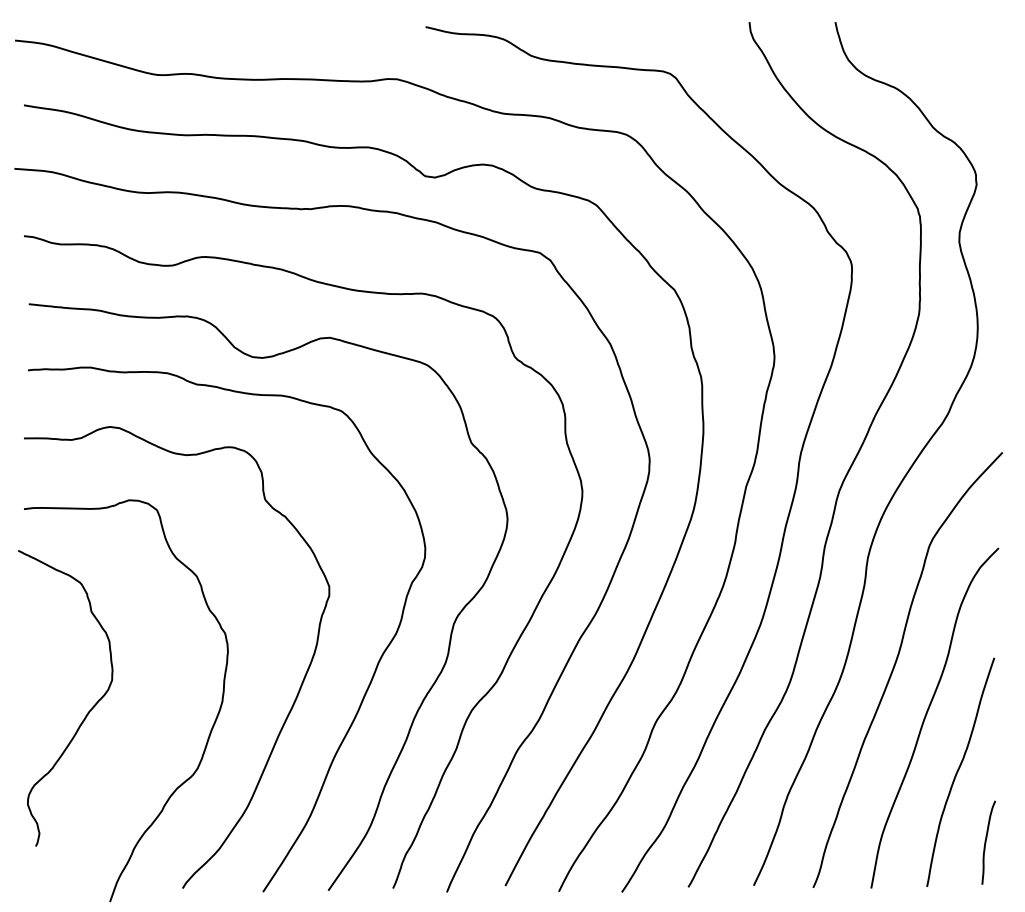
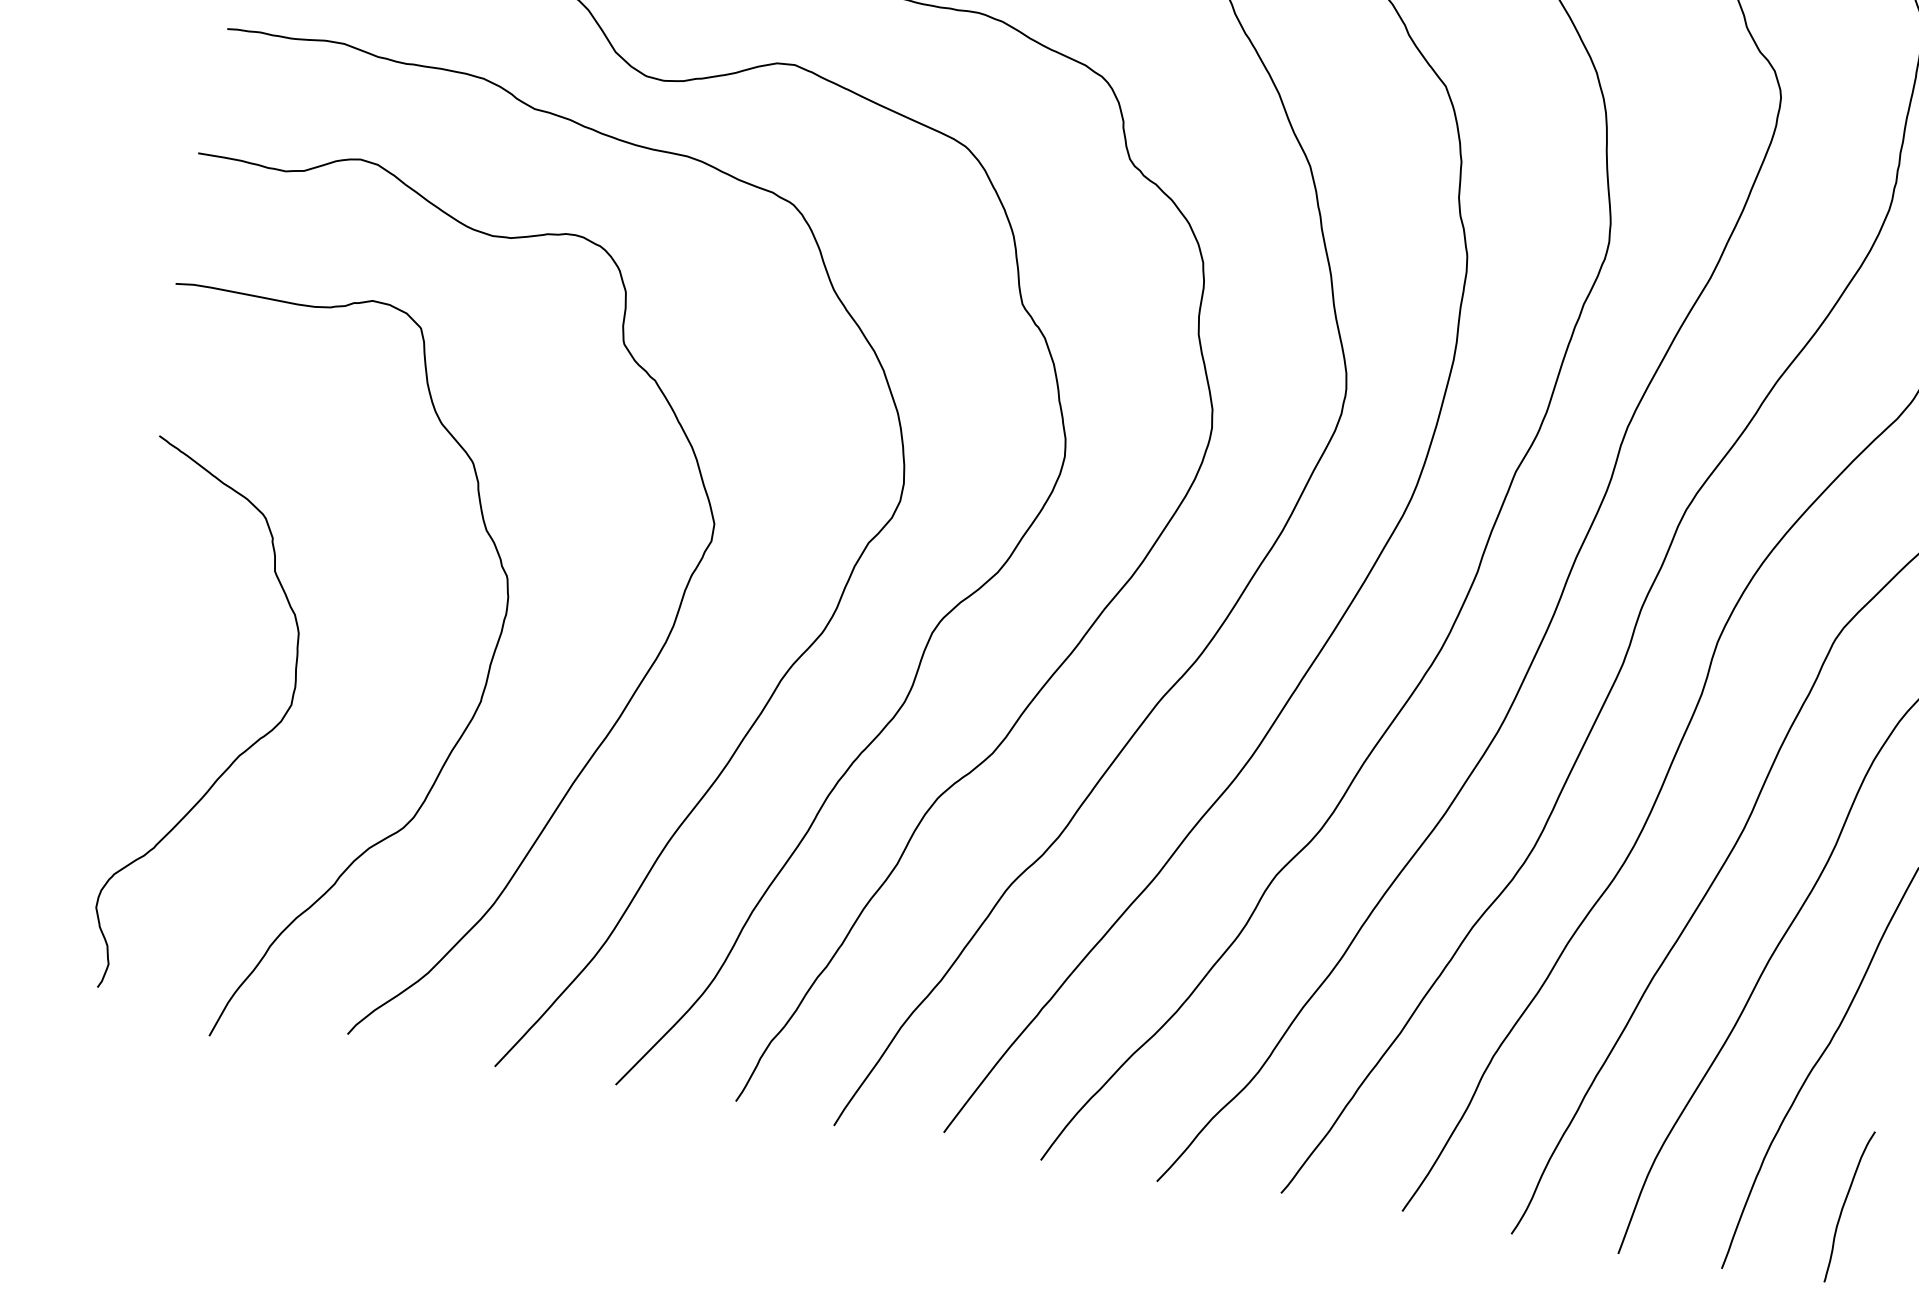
curve: (87, 712) -> (235, 756), moved

